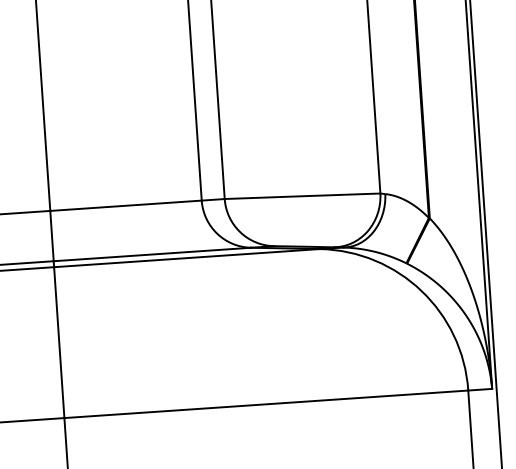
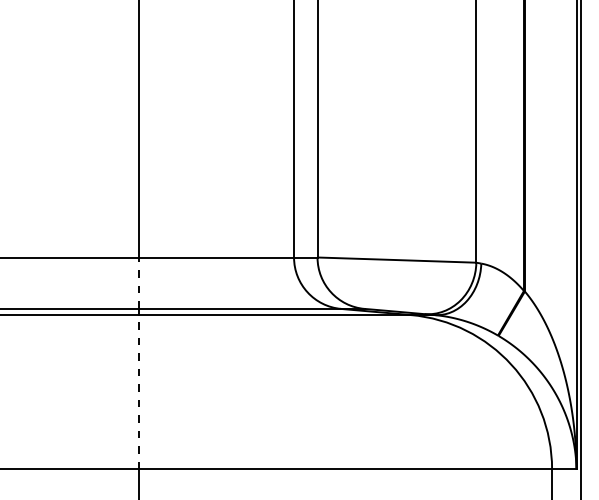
line: (52, 236) -> (139, 283), solid -> dashed
line: (59, 341) -> (139, 391), solid -> dashed

